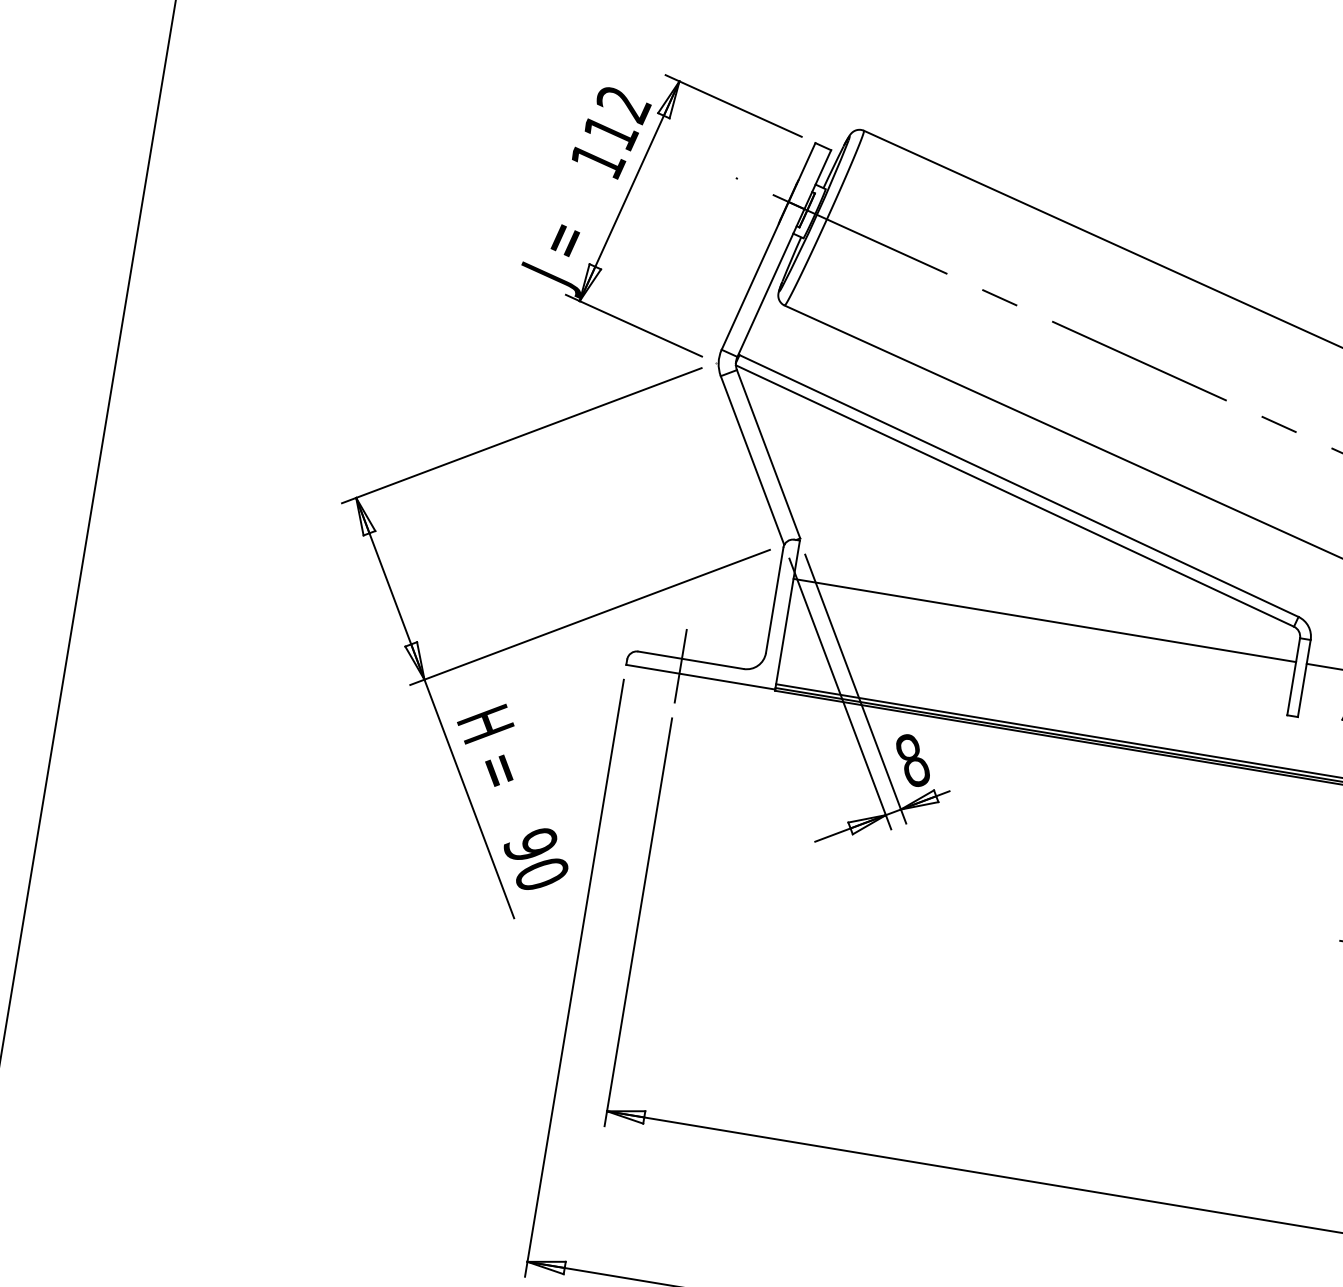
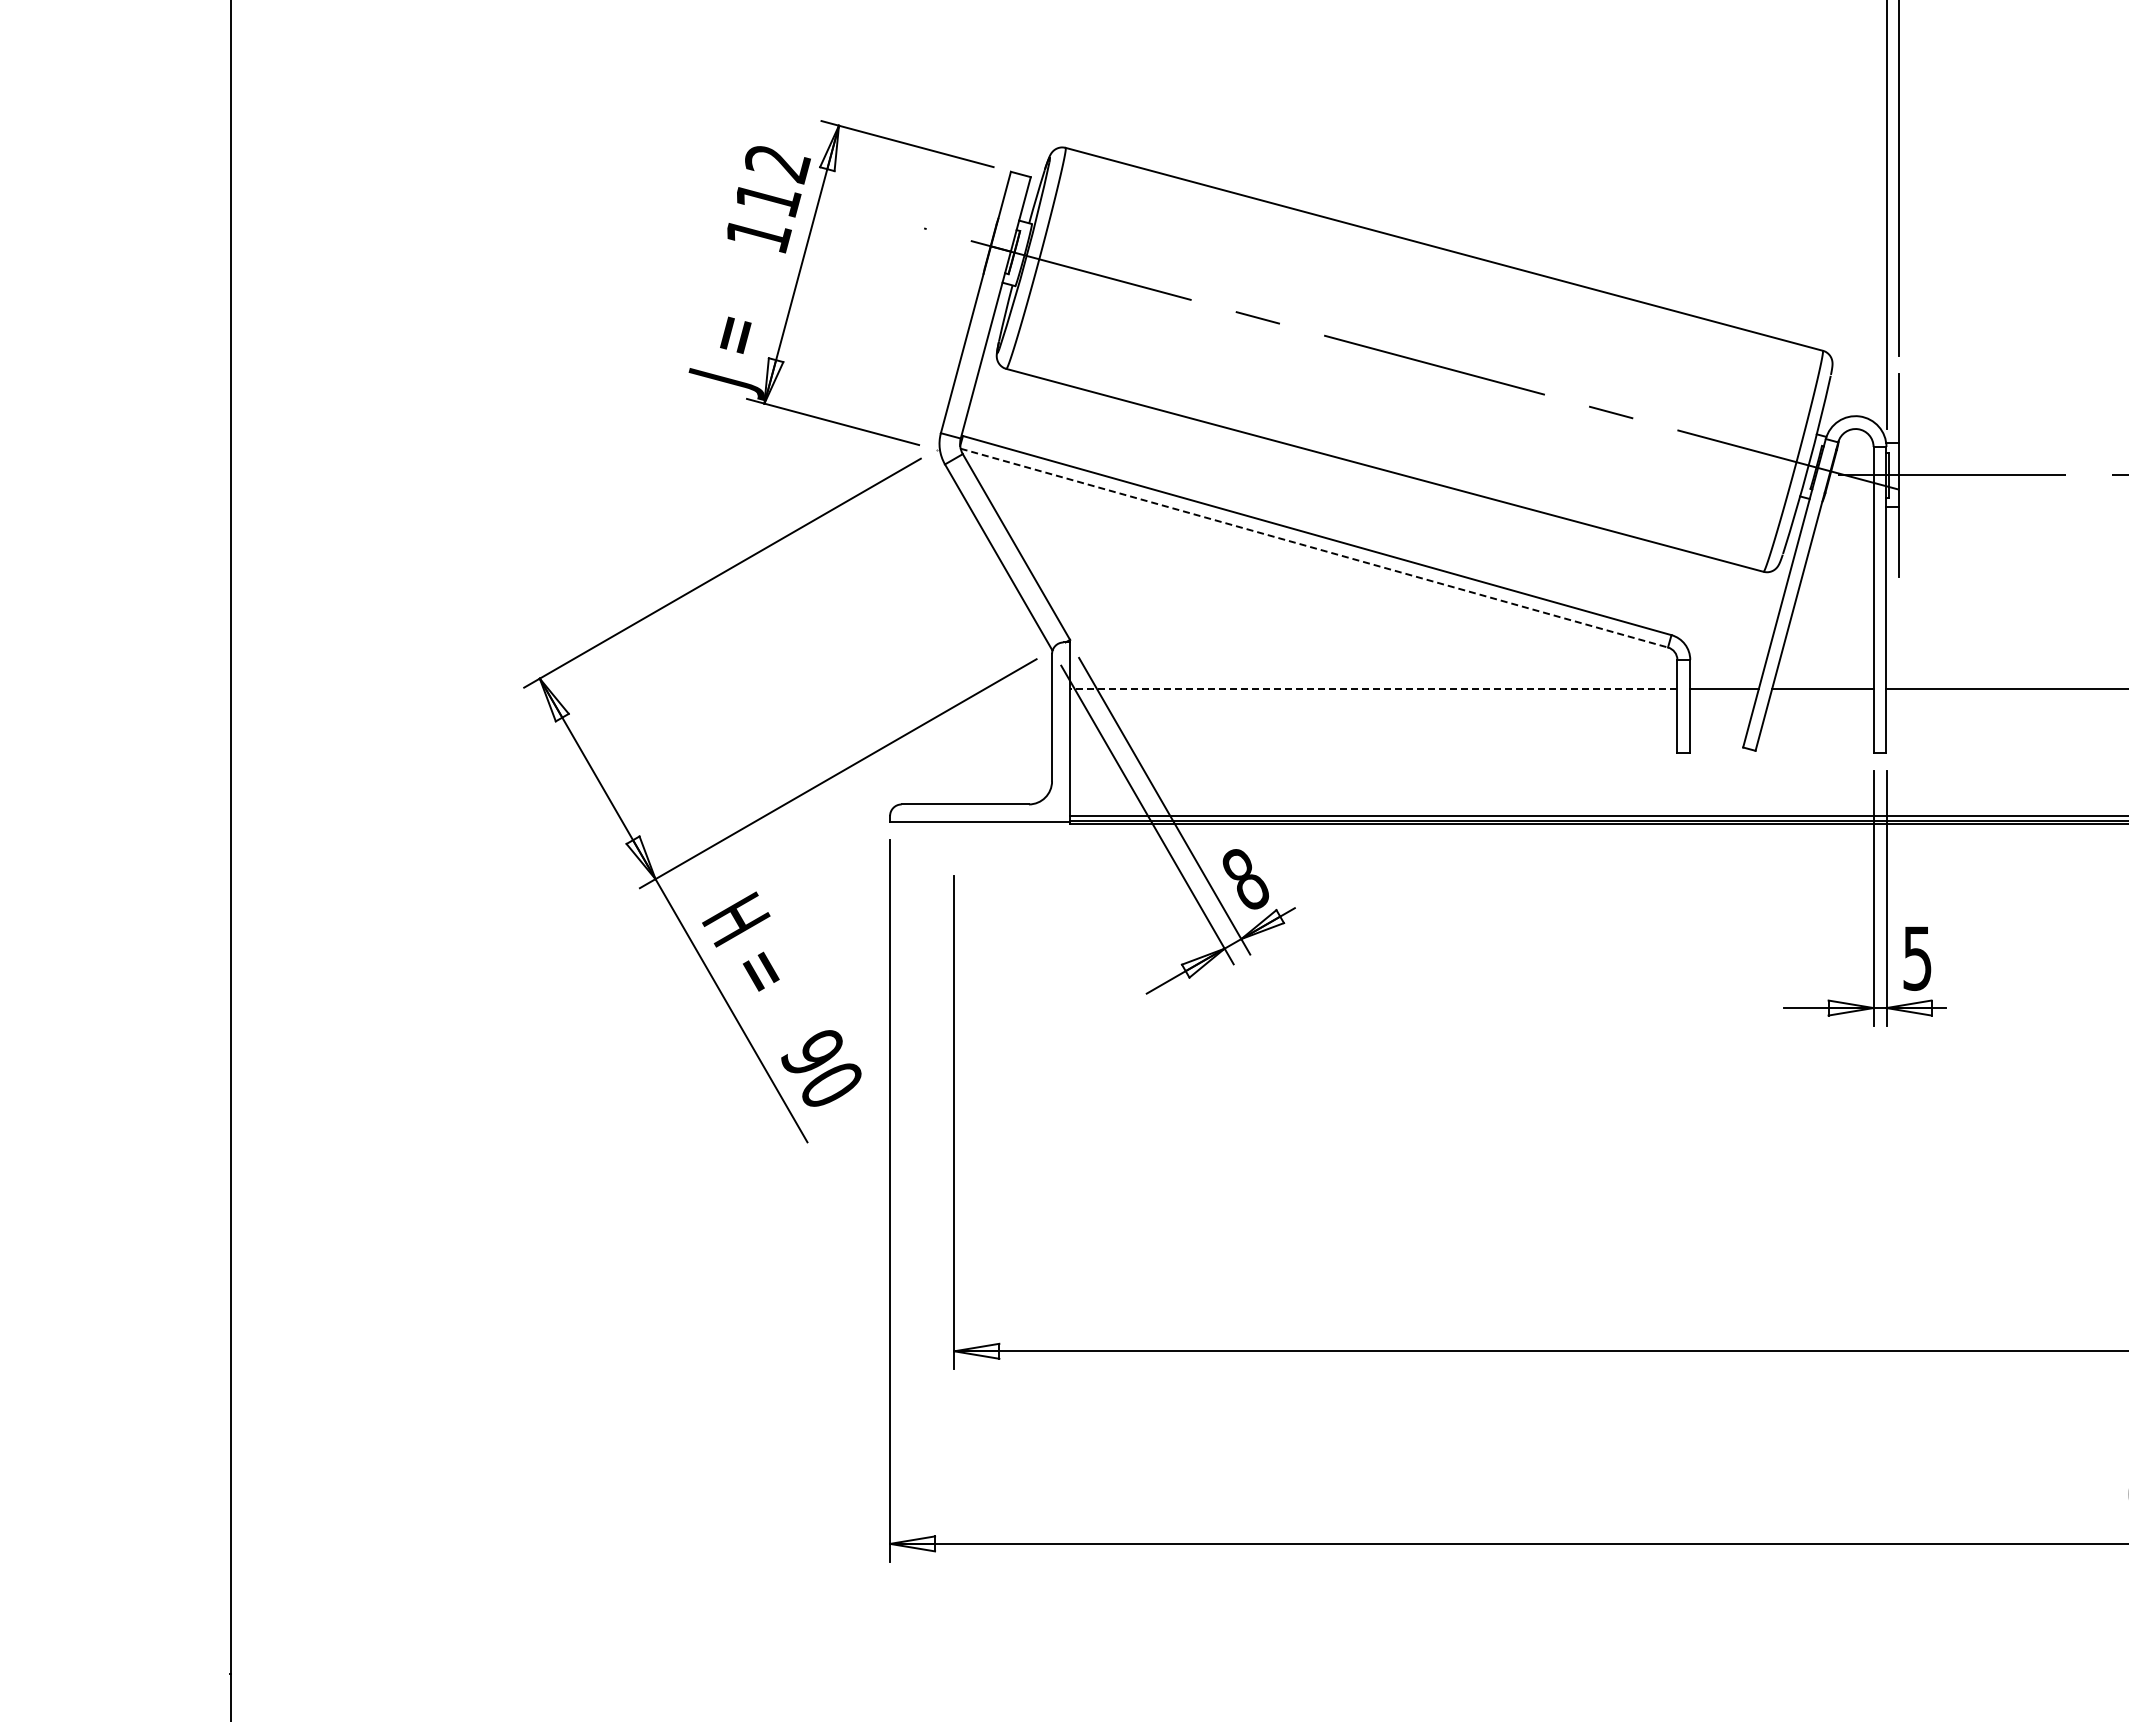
line: (1015, 496) -> (1314, 548), solid -> dashed
line: (1044, 620) -> (1373, 688), solid -> dashed
line: (680, 666) -> (954, 813), removed

